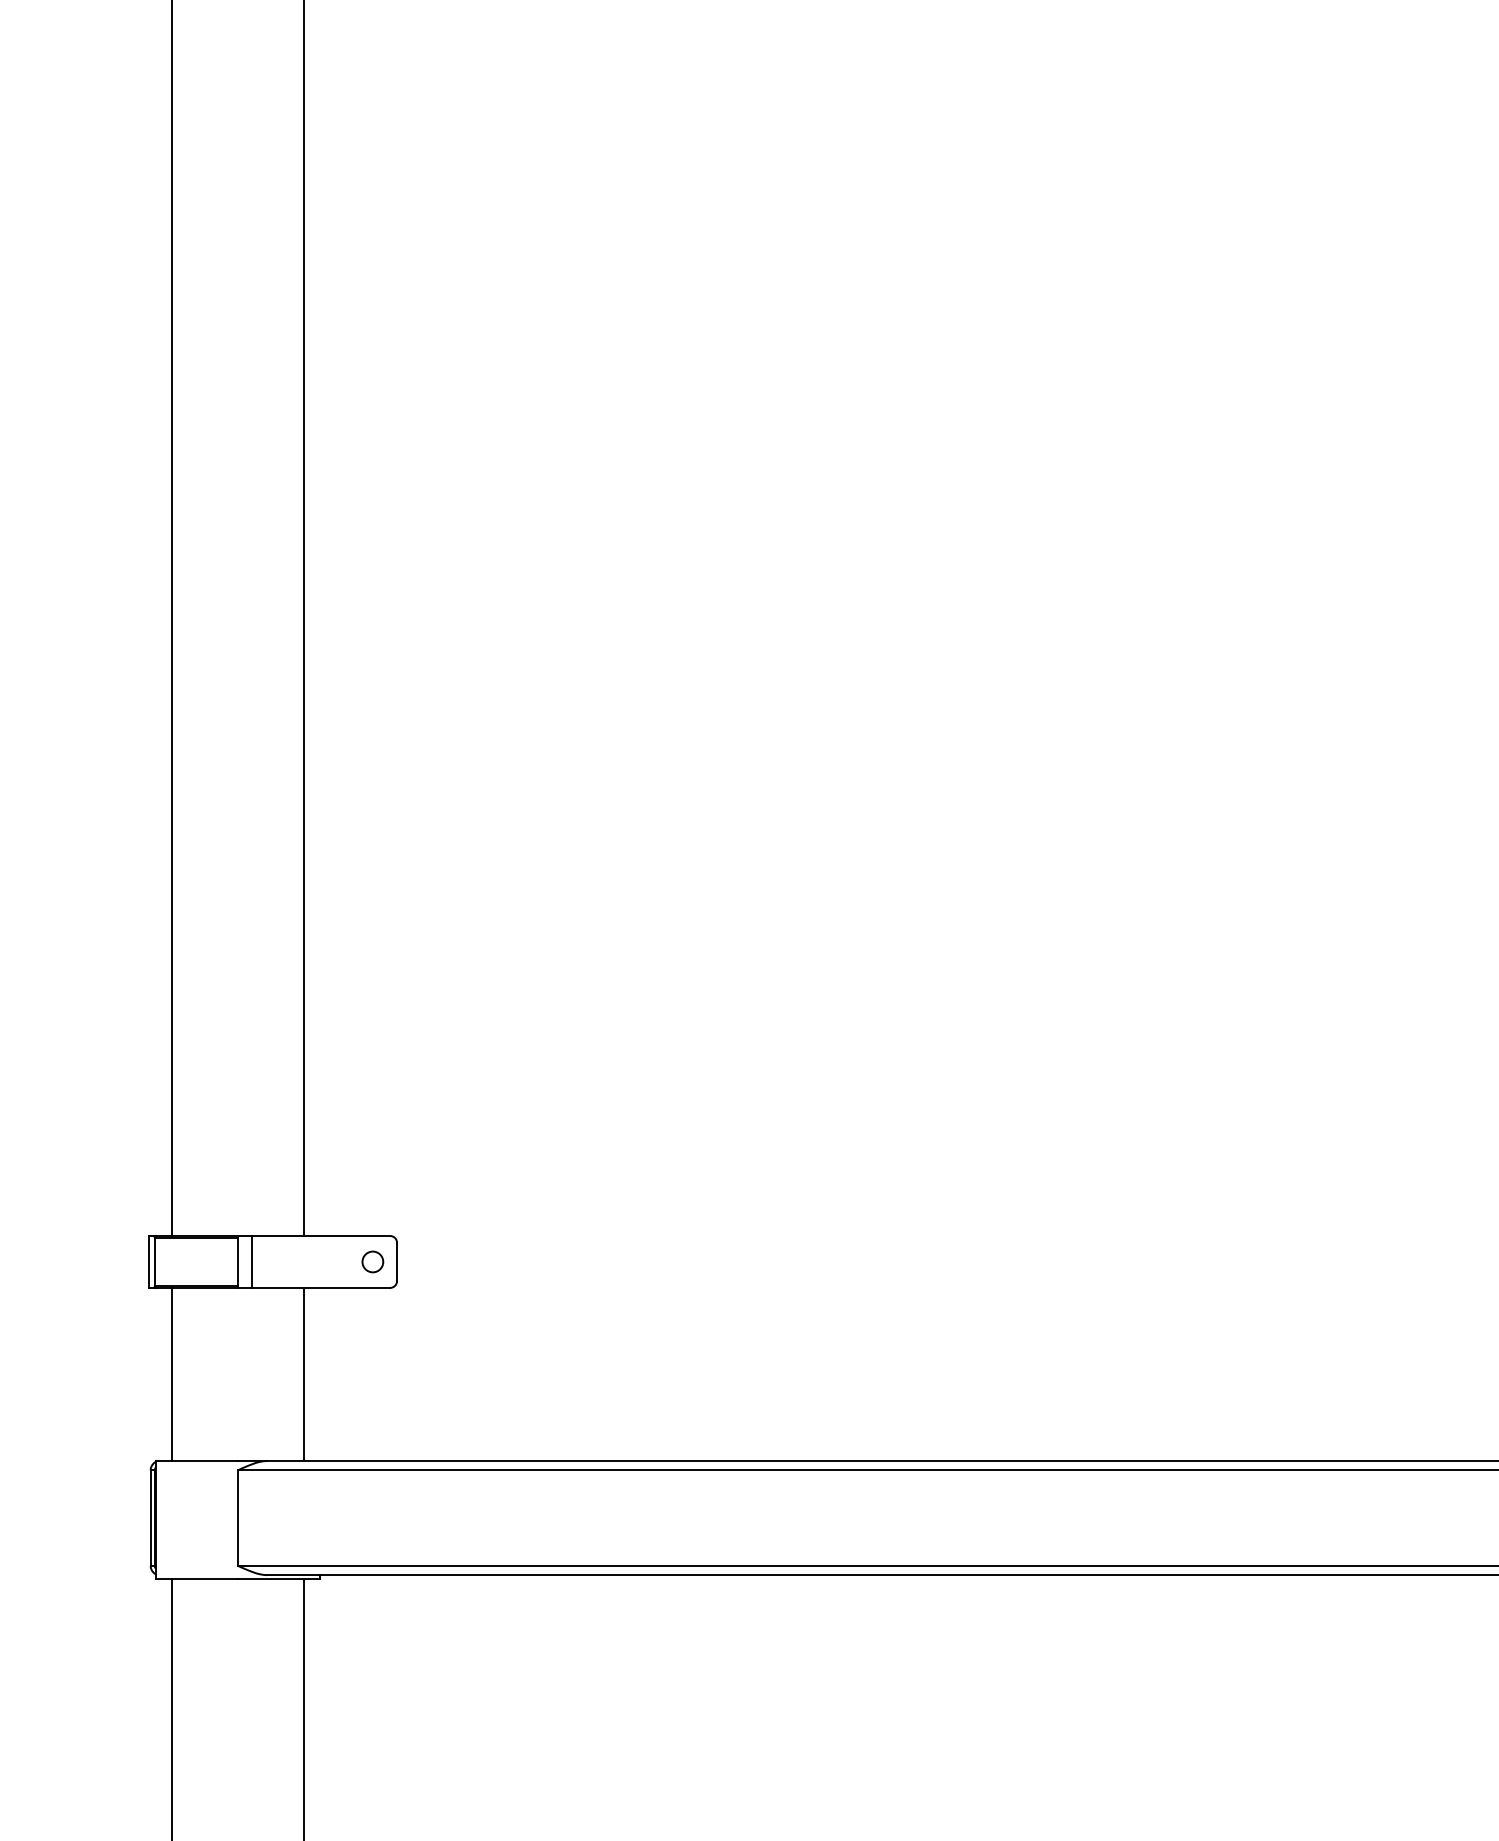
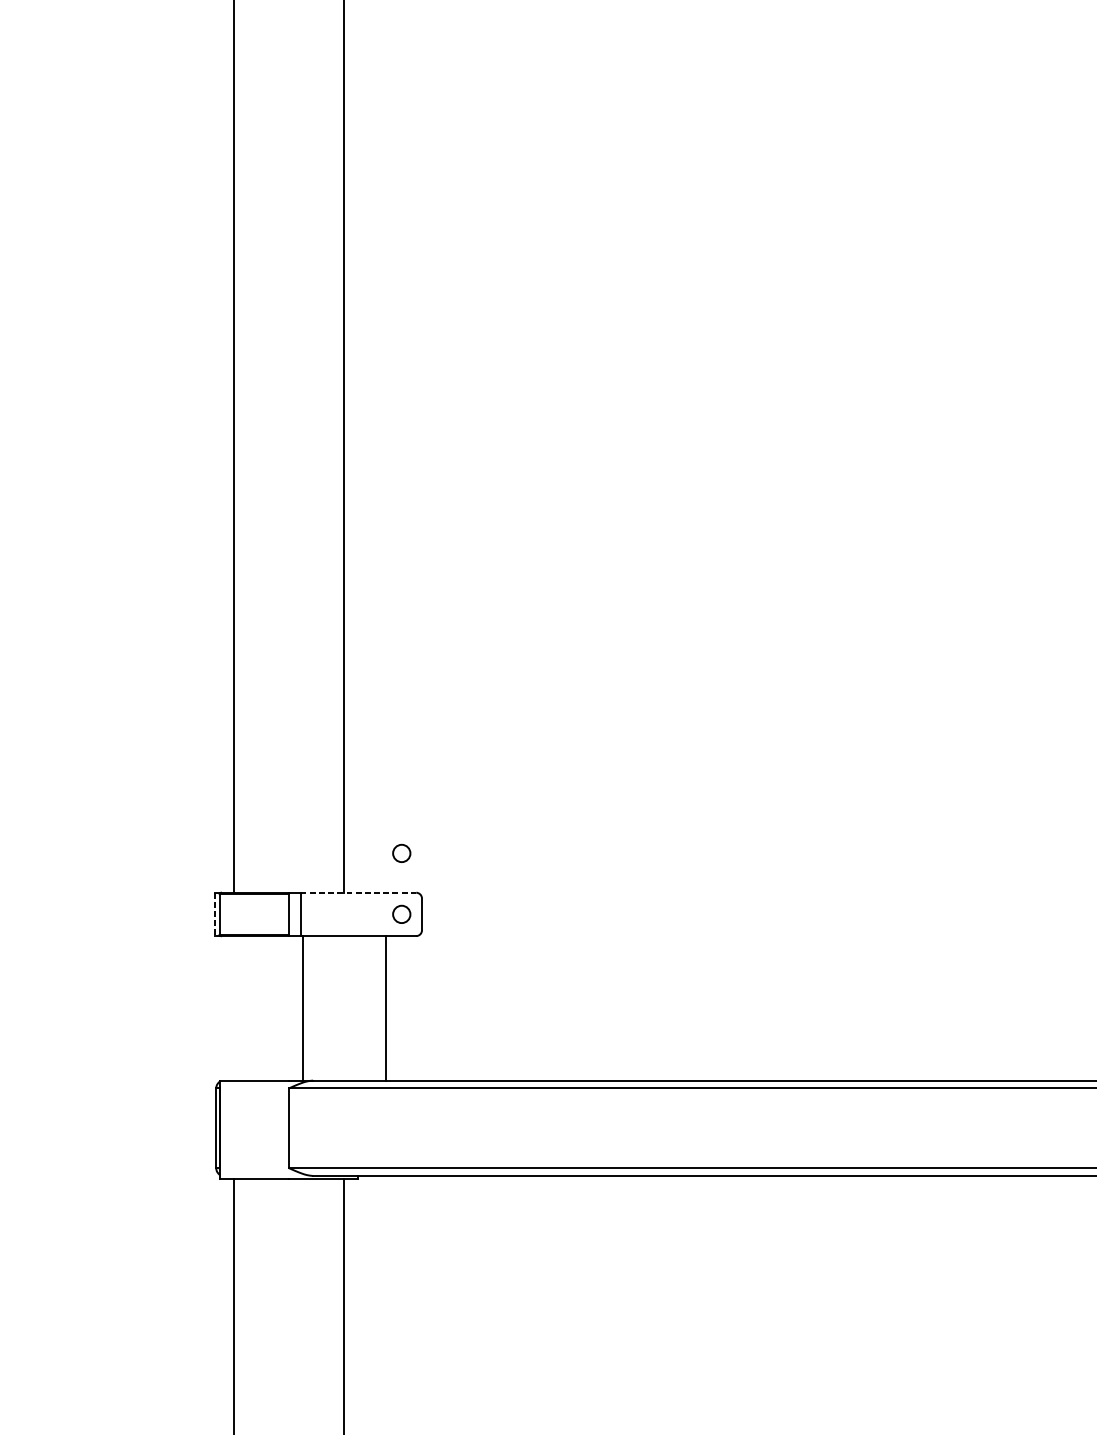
circle: (372, 1188) -> (401, 853), added
line: (321, 1236) -> (358, 893), solid -> dashed
line: (149, 1261) -> (215, 914), solid -> dashed
line: (171, 1373) -> (302, 1007), moved
line: (303, 1373) -> (385, 1007), moved

